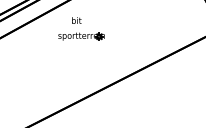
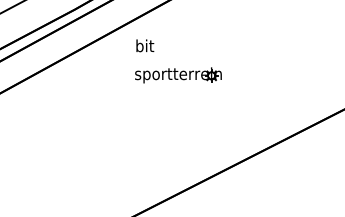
text: (76, 20) -> (144, 45), moved

